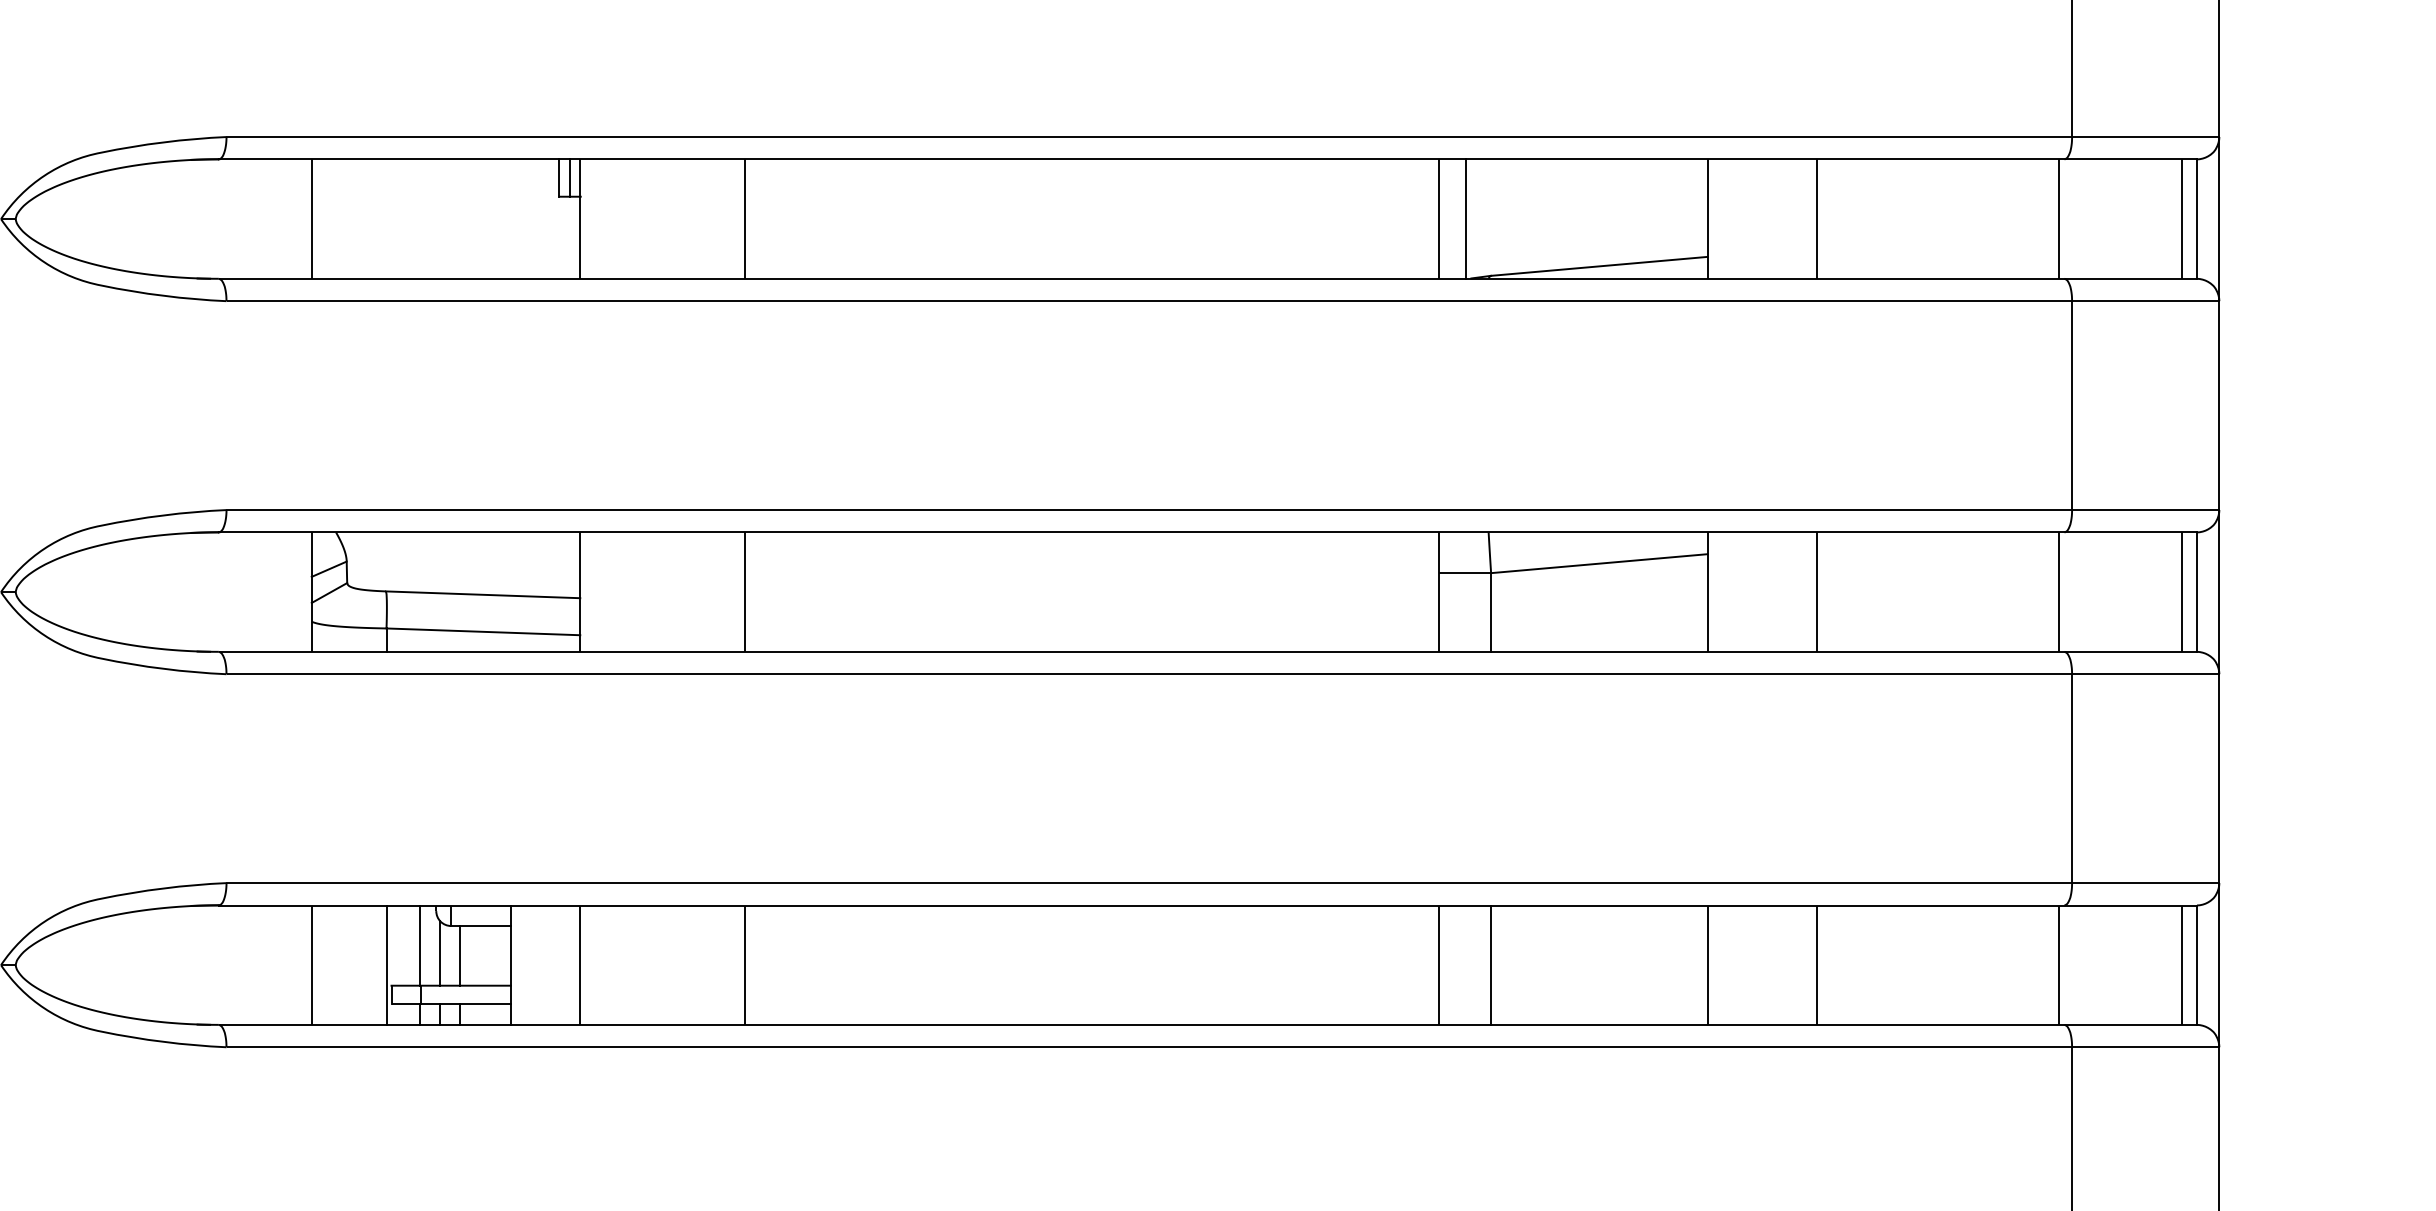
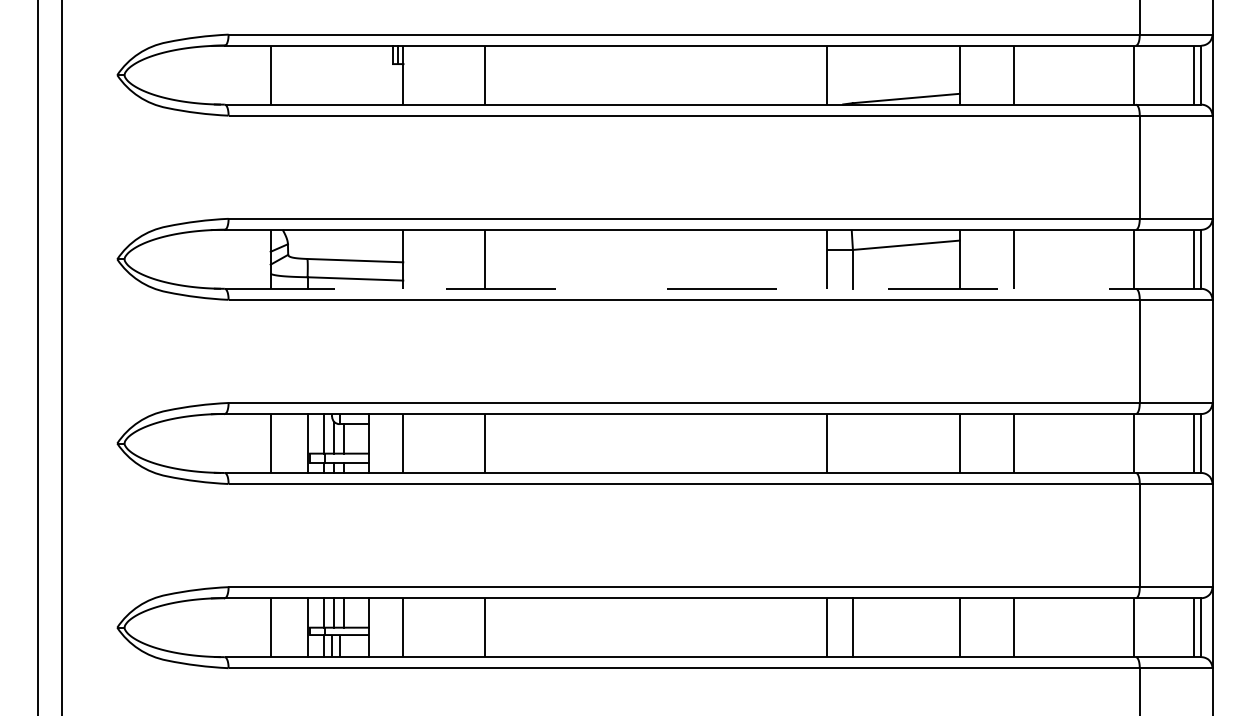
line: (1465, 217) -> (840, 74), removed
line: (1208, 651) -> (713, 288), solid -> dashed
line: (1490, 965) -> (852, 443), removed

